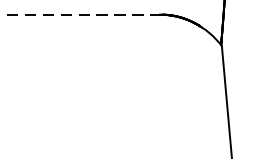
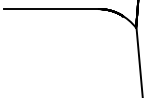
line: (85, 15) -> (52, 9), dashed -> solid

